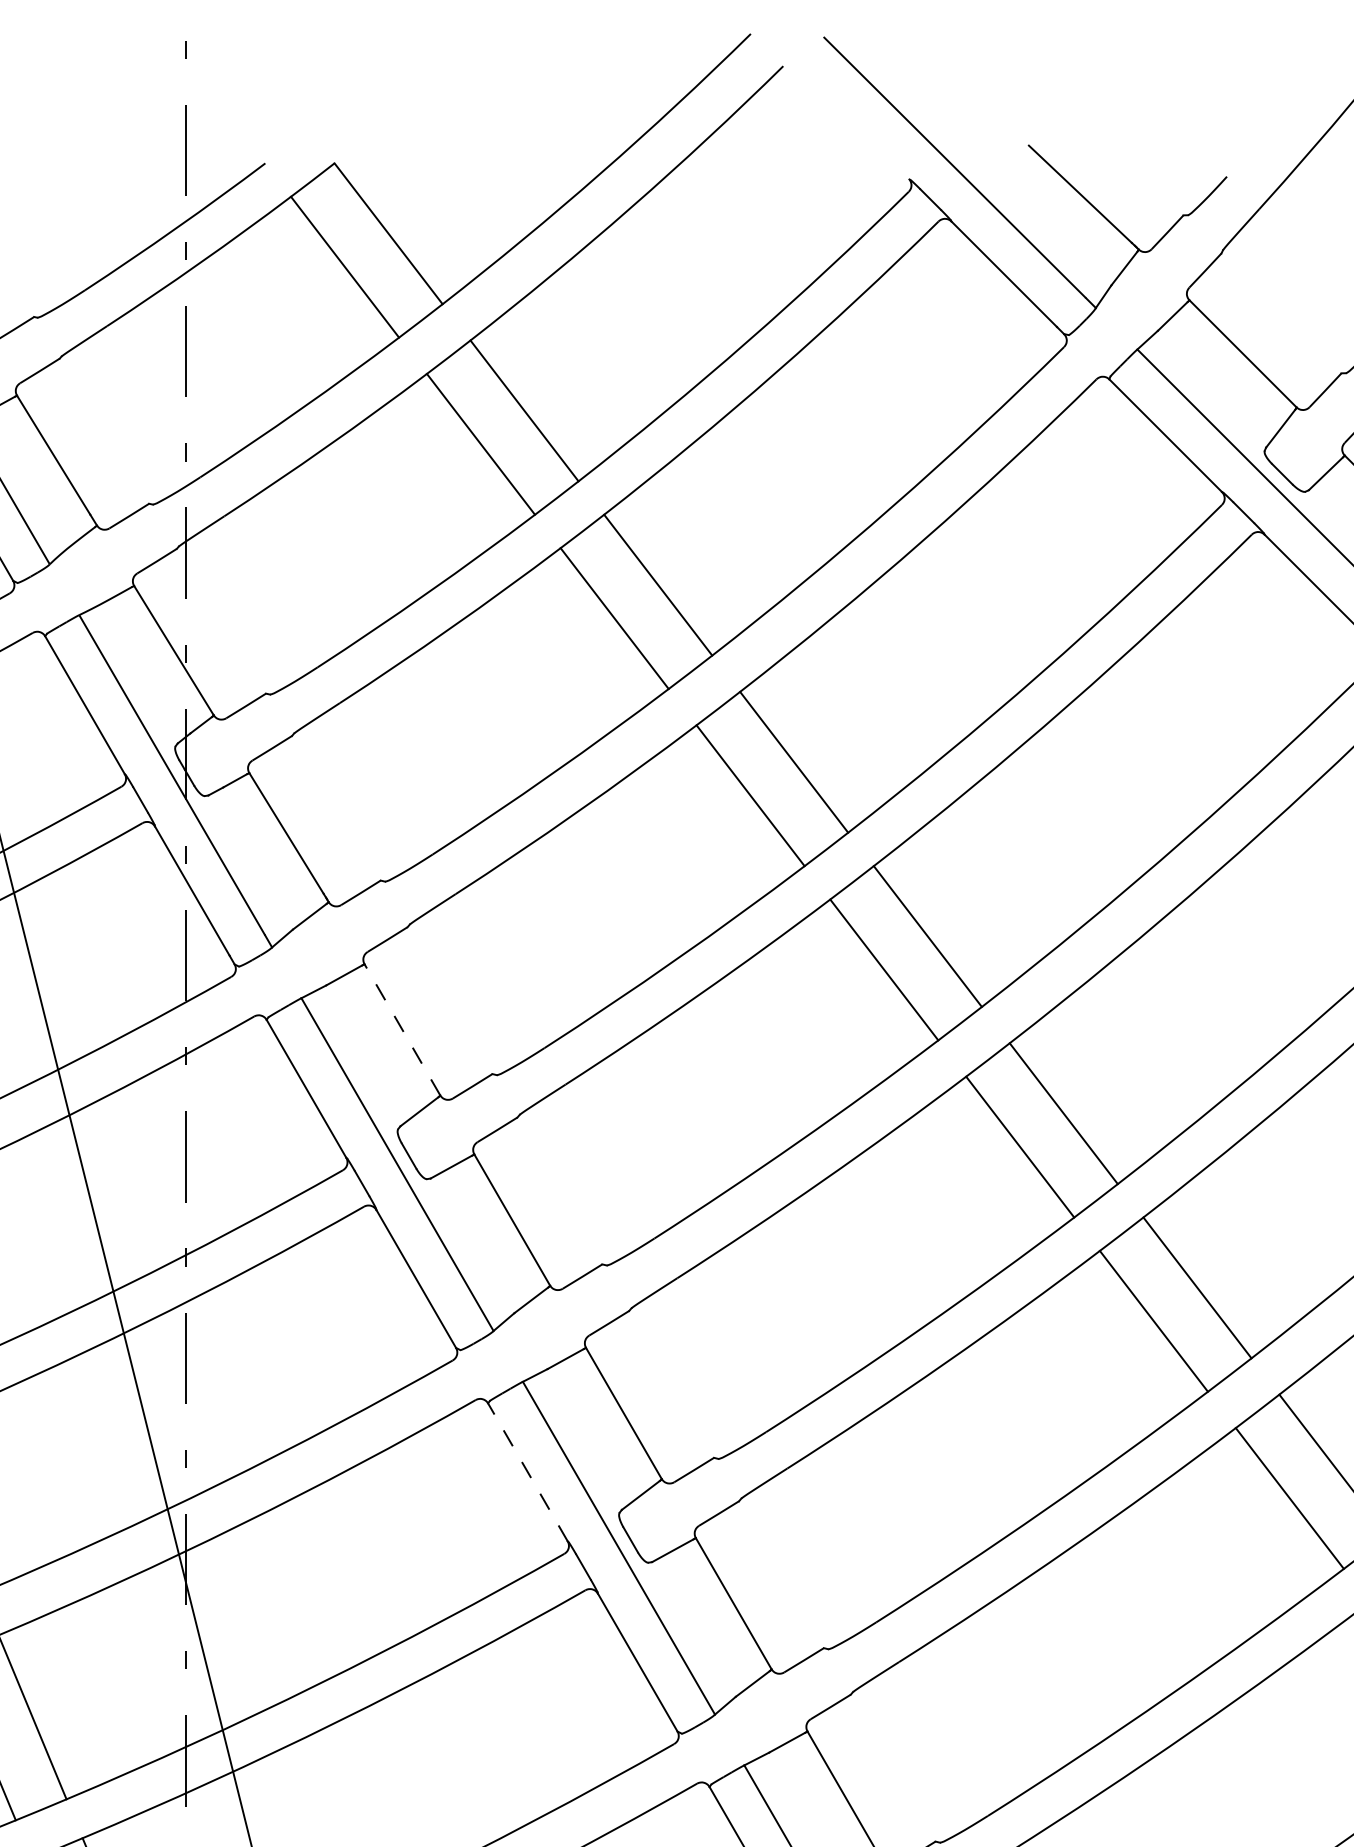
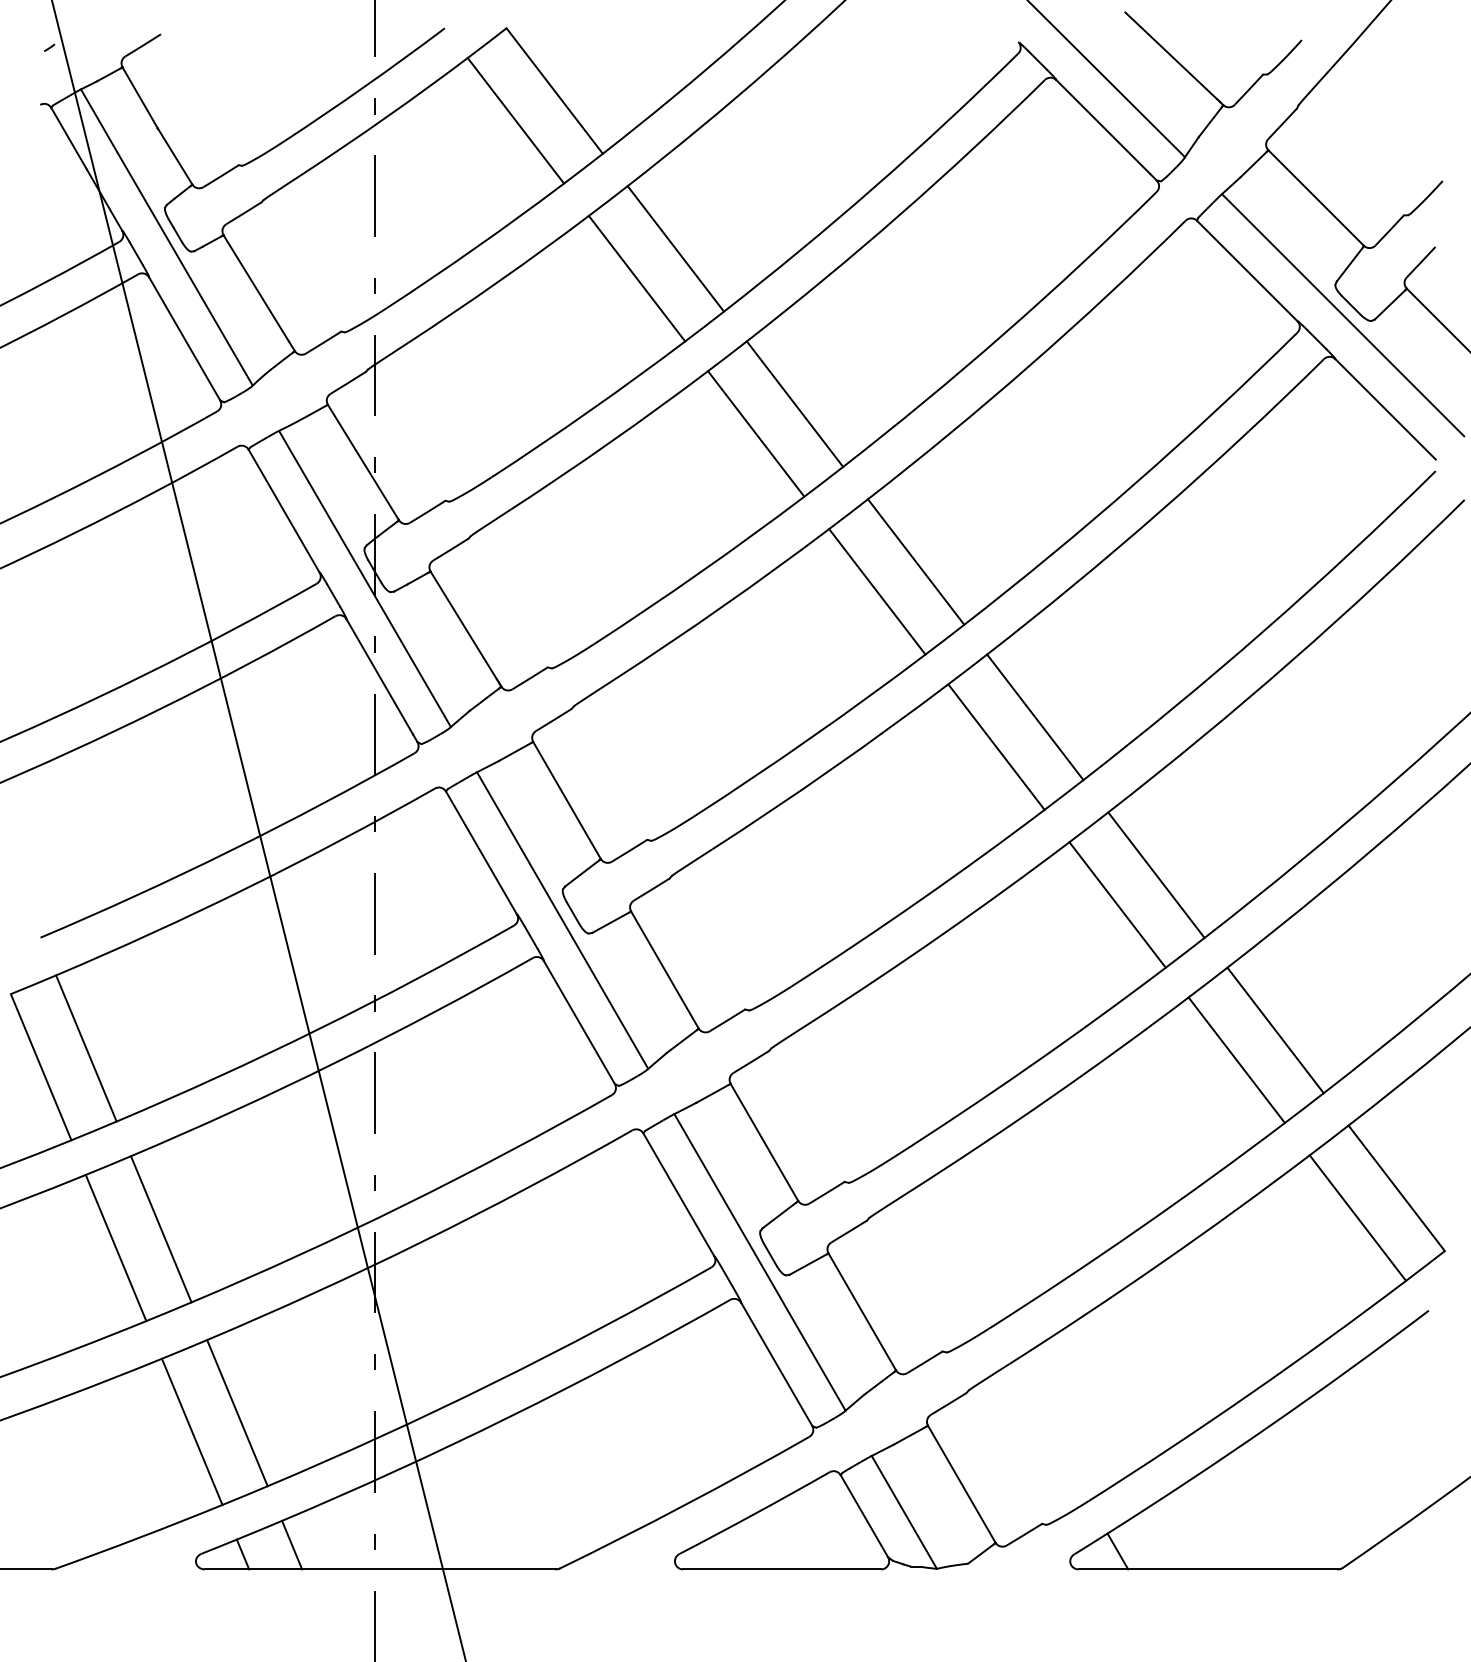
line: (401, 1028) -> (566, 799), dashed -> solid
line: (527, 1471) -> (678, 1194), dashed -> solid

